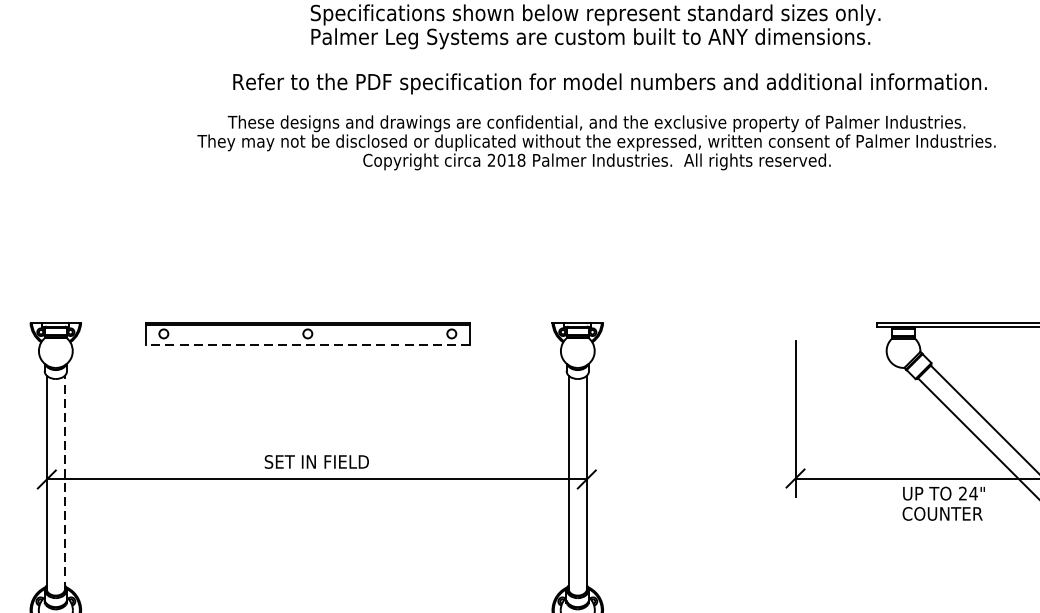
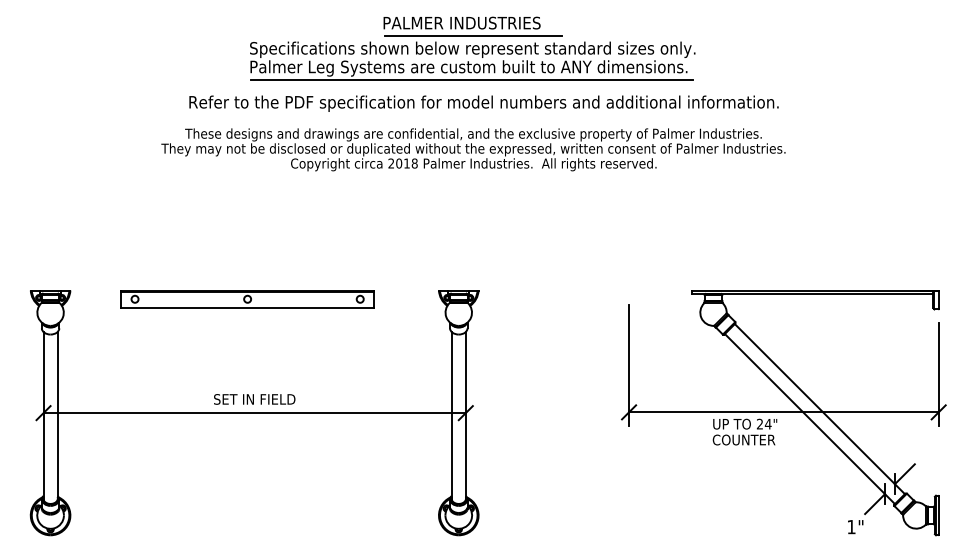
line: (595, 52) -> (472, 79), added
line: (307, 345) -> (247, 308), dashed -> solid
line: (64, 482) -> (57, 415), dashed -> solid

